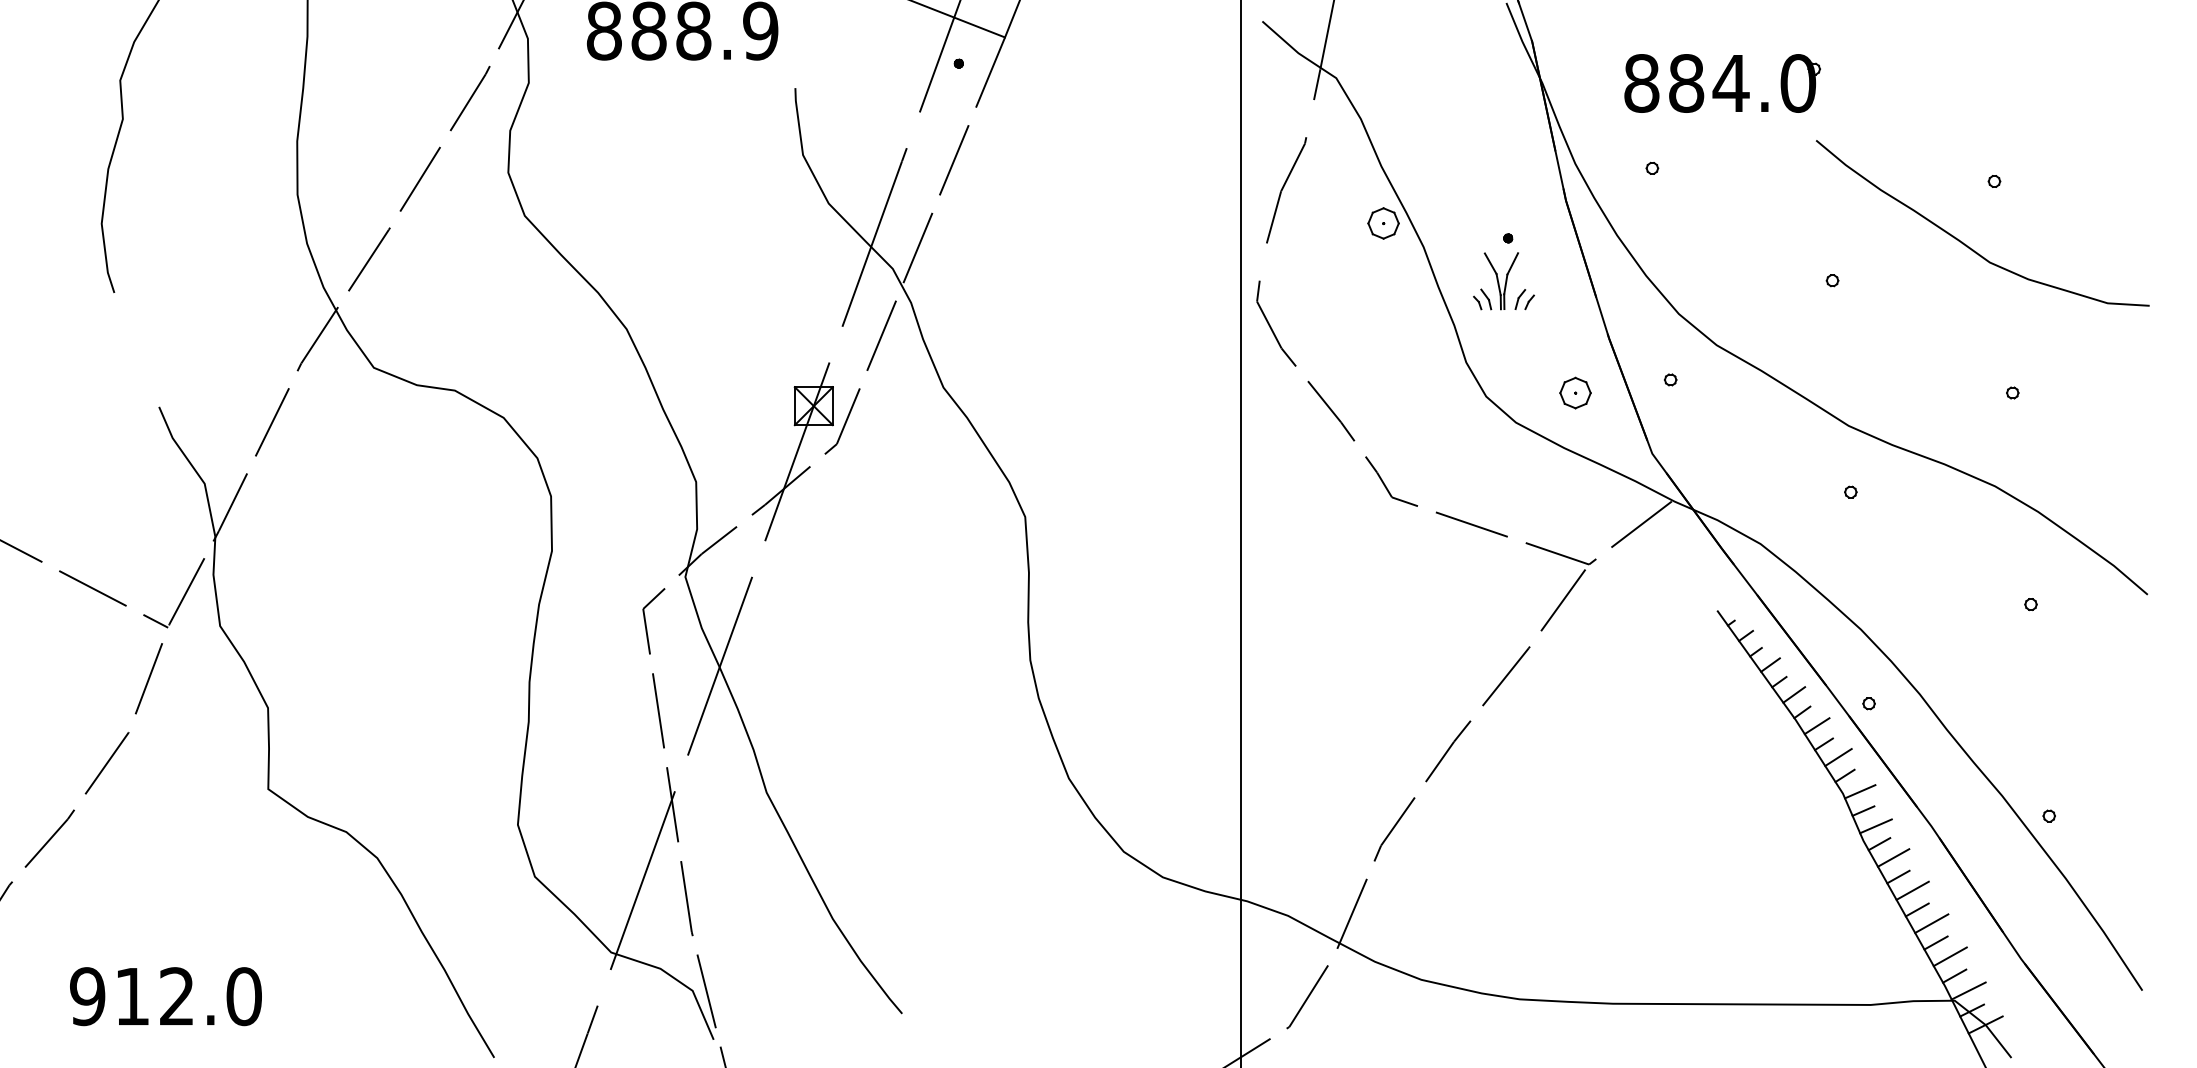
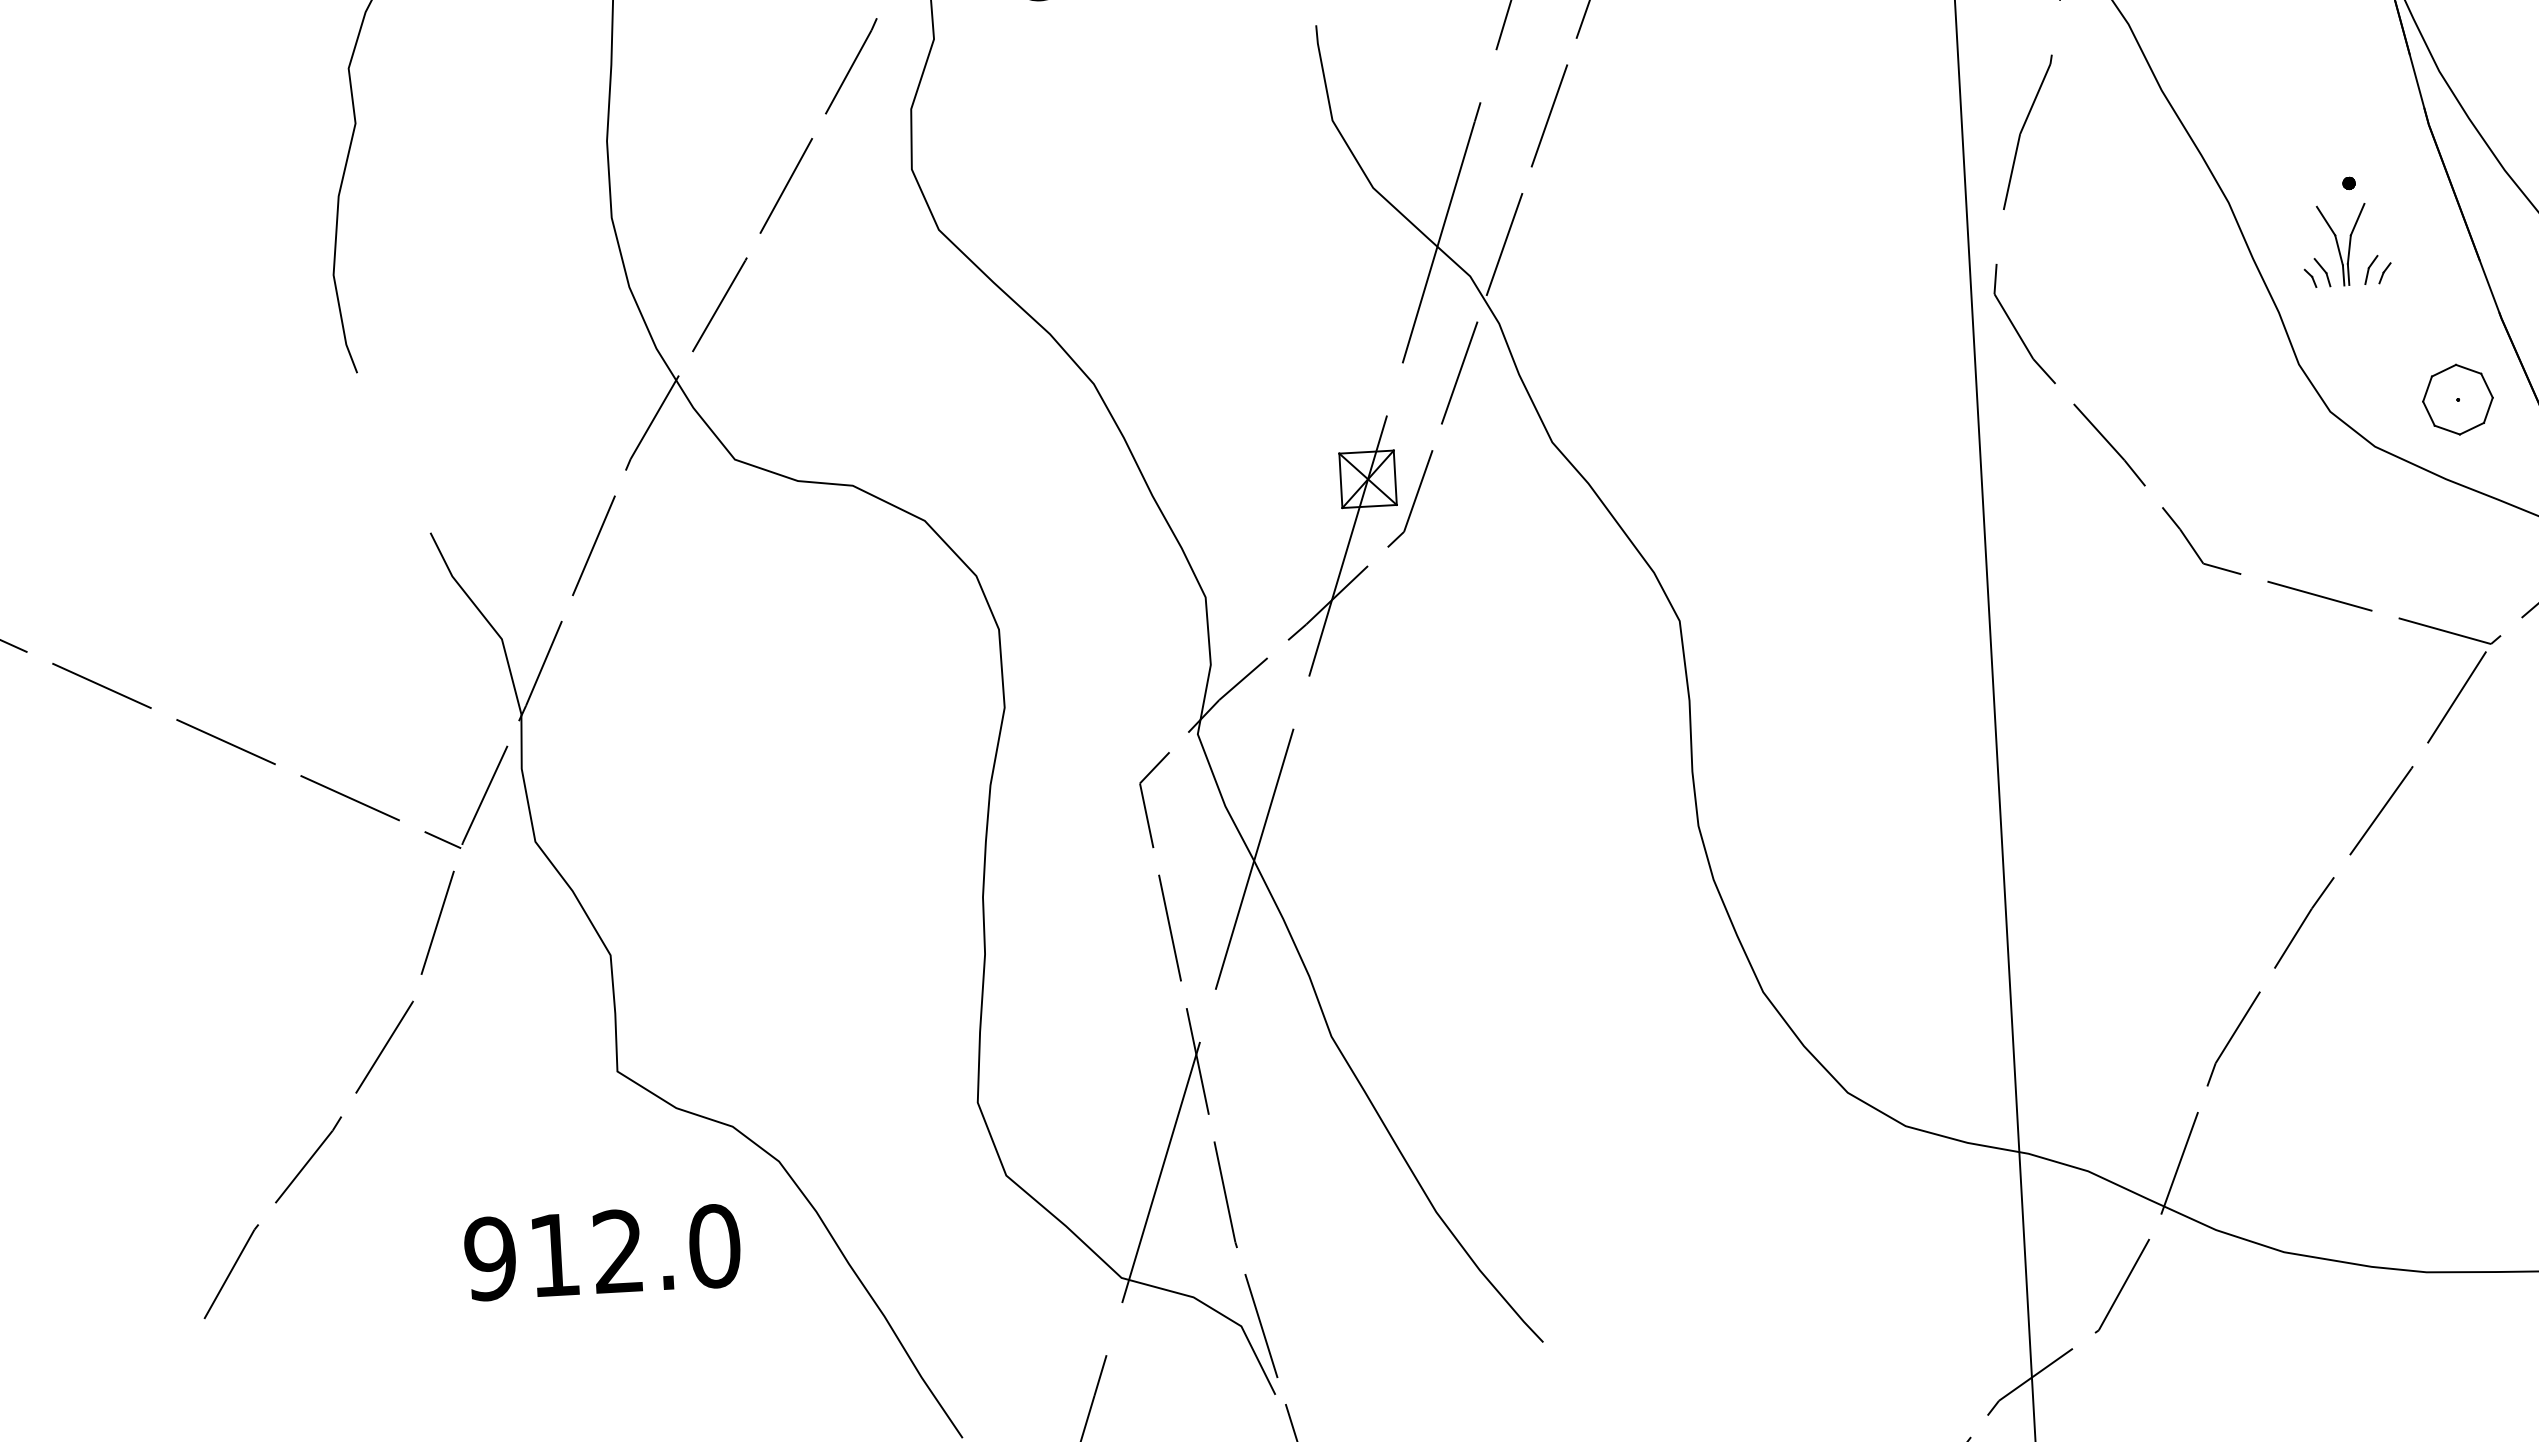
part: (1383, 223) -> (2169, 172), removed
part: (1575, 392) -> (2457, 398), size x1.6
text: (165, 996) -> (601, 1252), moved

